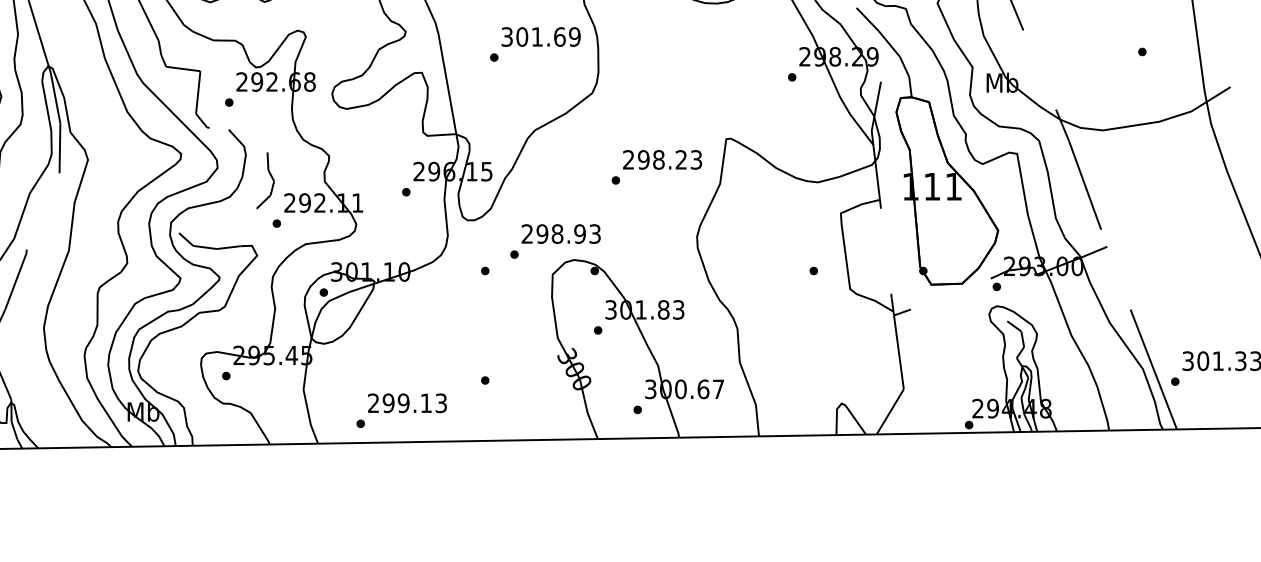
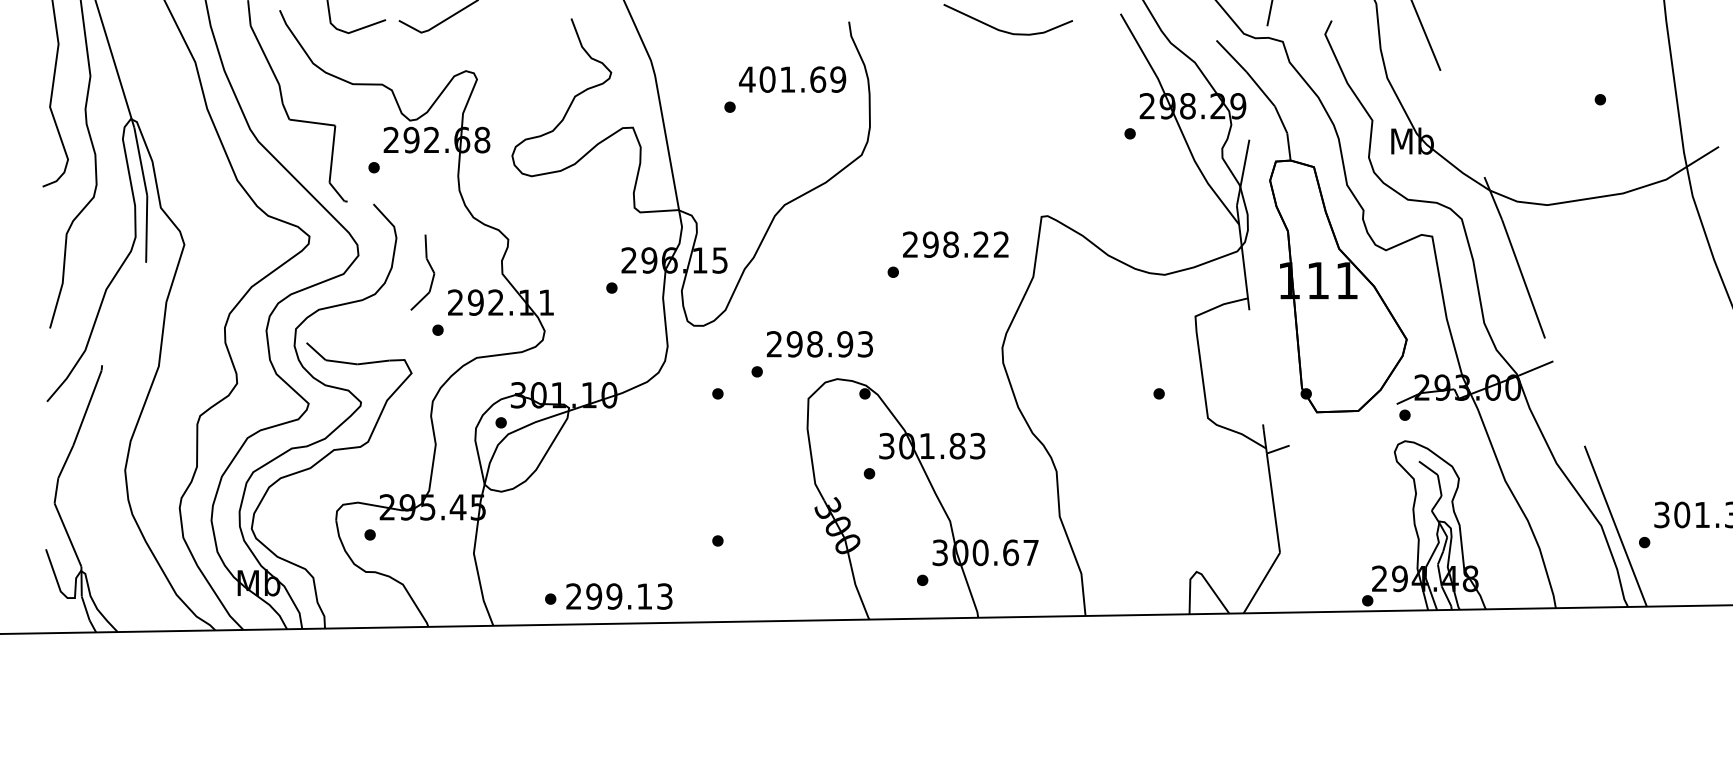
text: (507, 36) -> (747, 79), 301.69 -> 401.69
text: (696, 159) -> (1001, 244), 298.23 -> 298.22
text: (407, 403) -> (619, 596), moved

